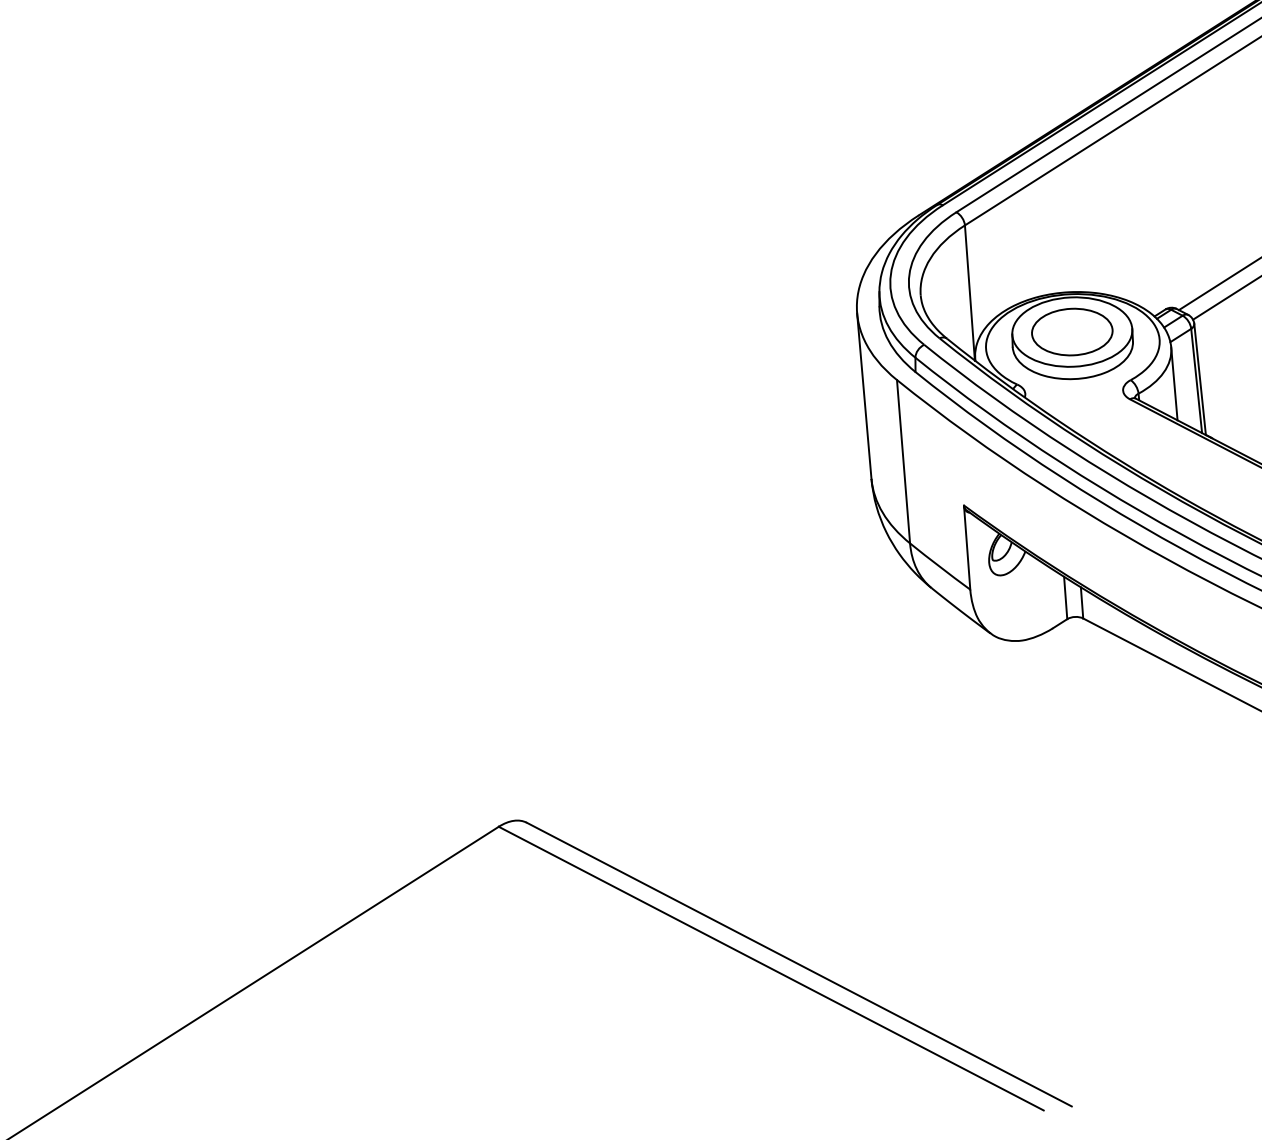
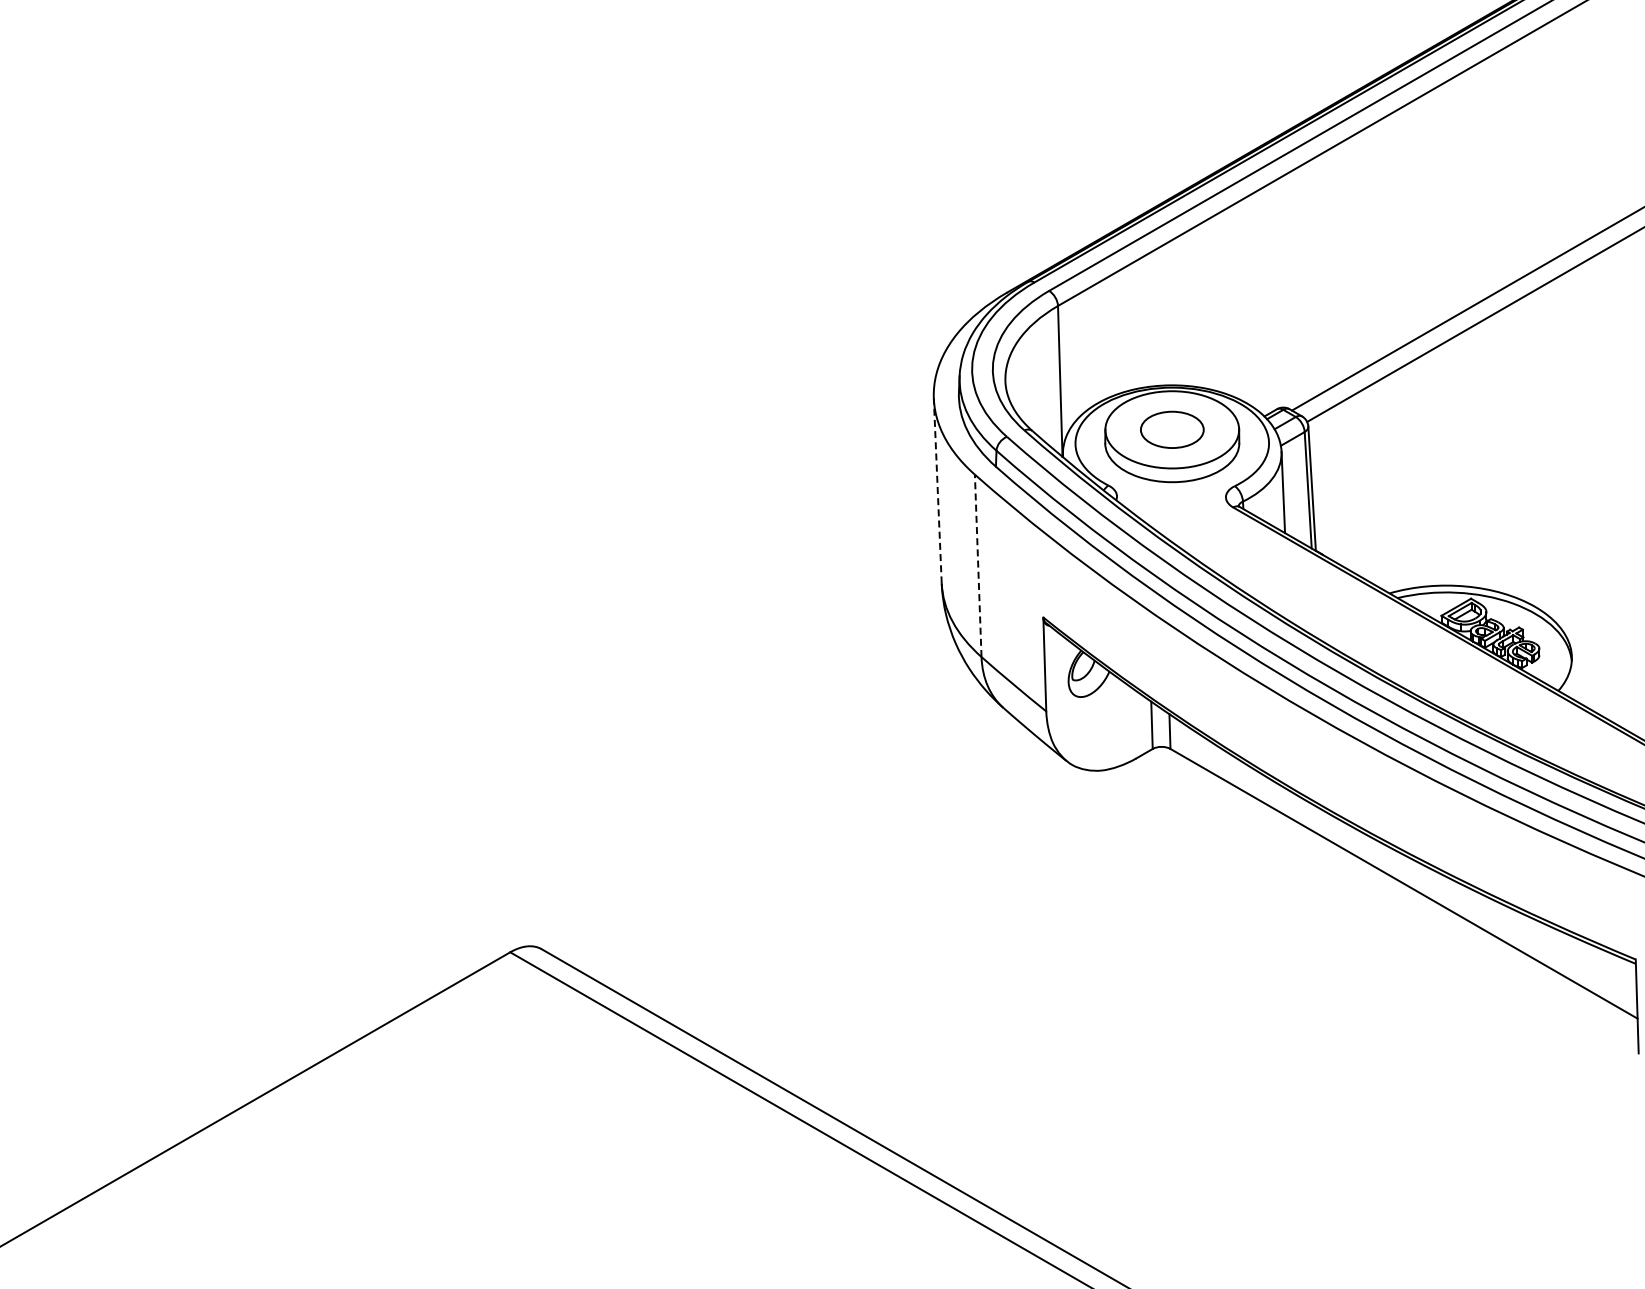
part: (1072, 331) -> (1172, 429), size x0.7
line: (864, 395) -> (937, 490), solid -> dashed
line: (903, 461) -> (978, 565), solid -> dashed

